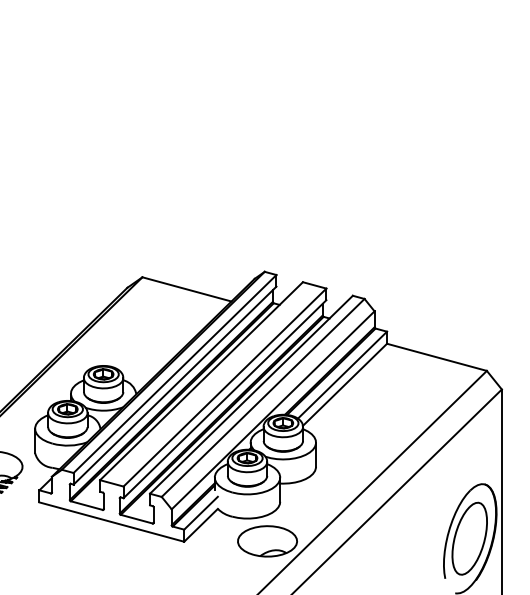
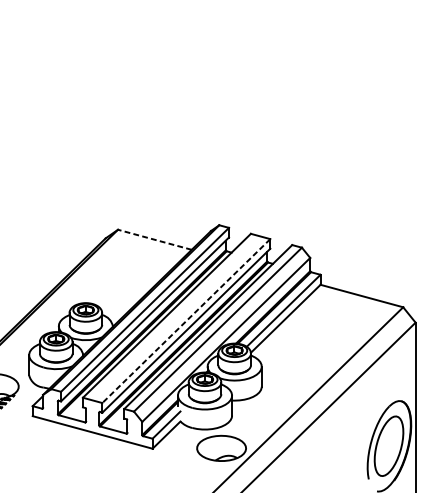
line: (186, 289) -> (154, 239), solid -> dashed
line: (224, 387) -> (185, 321), solid -> dashed

